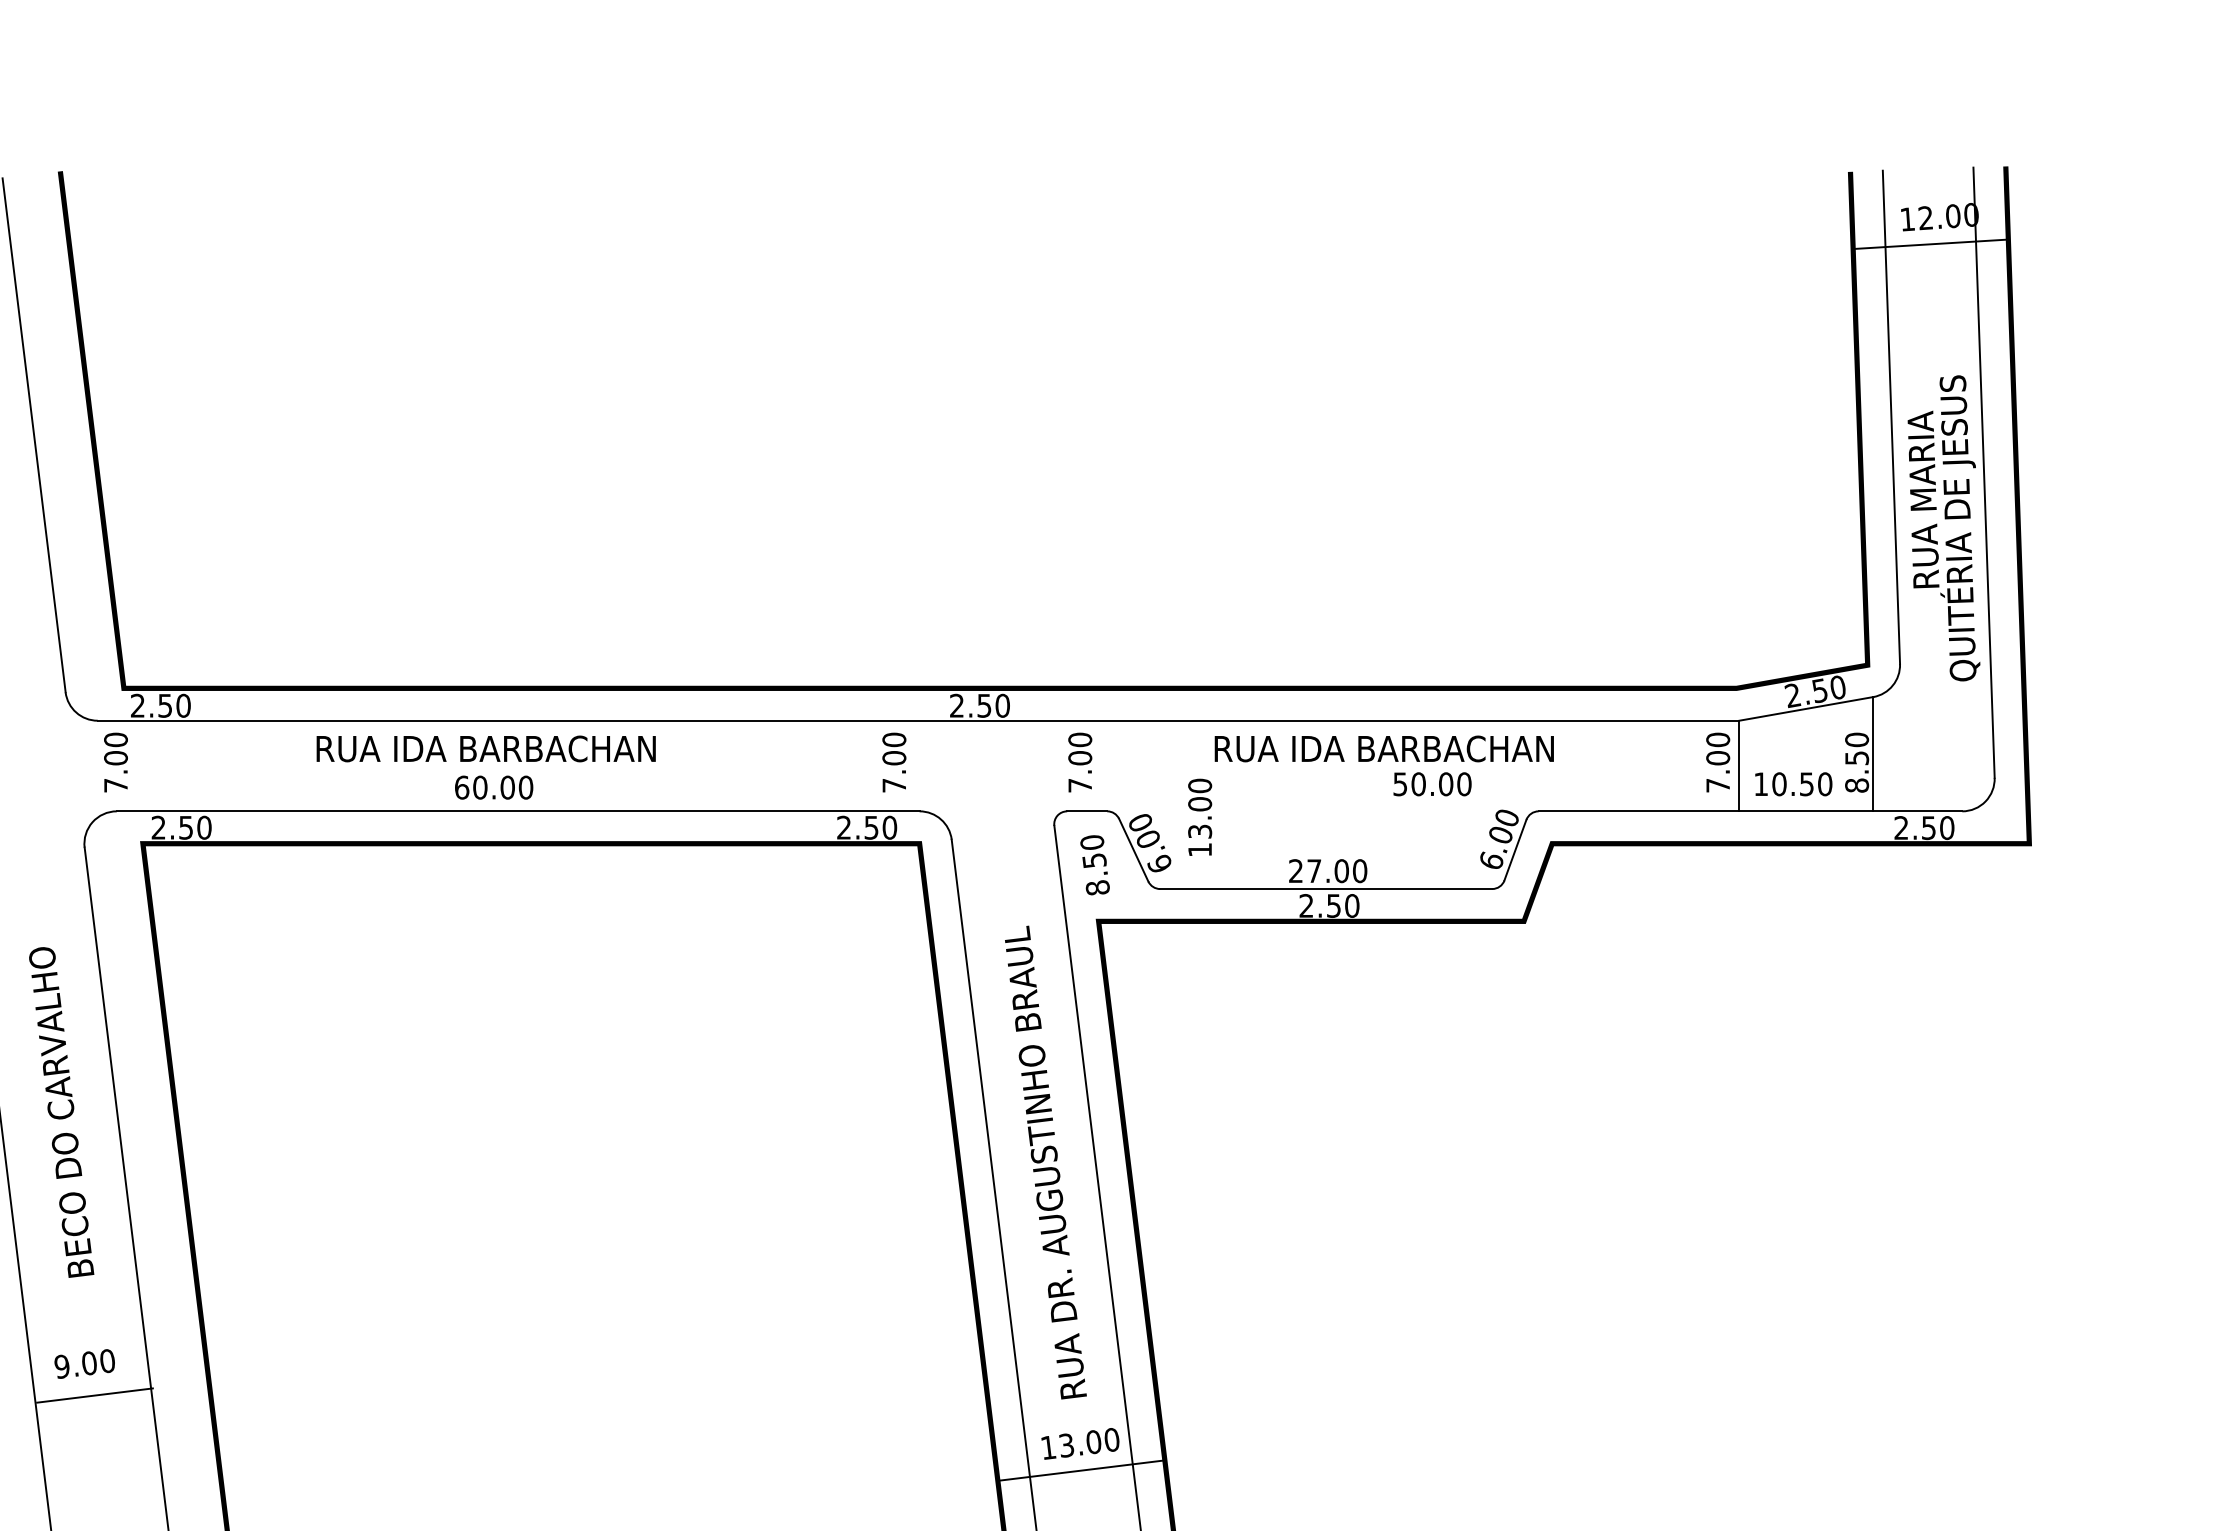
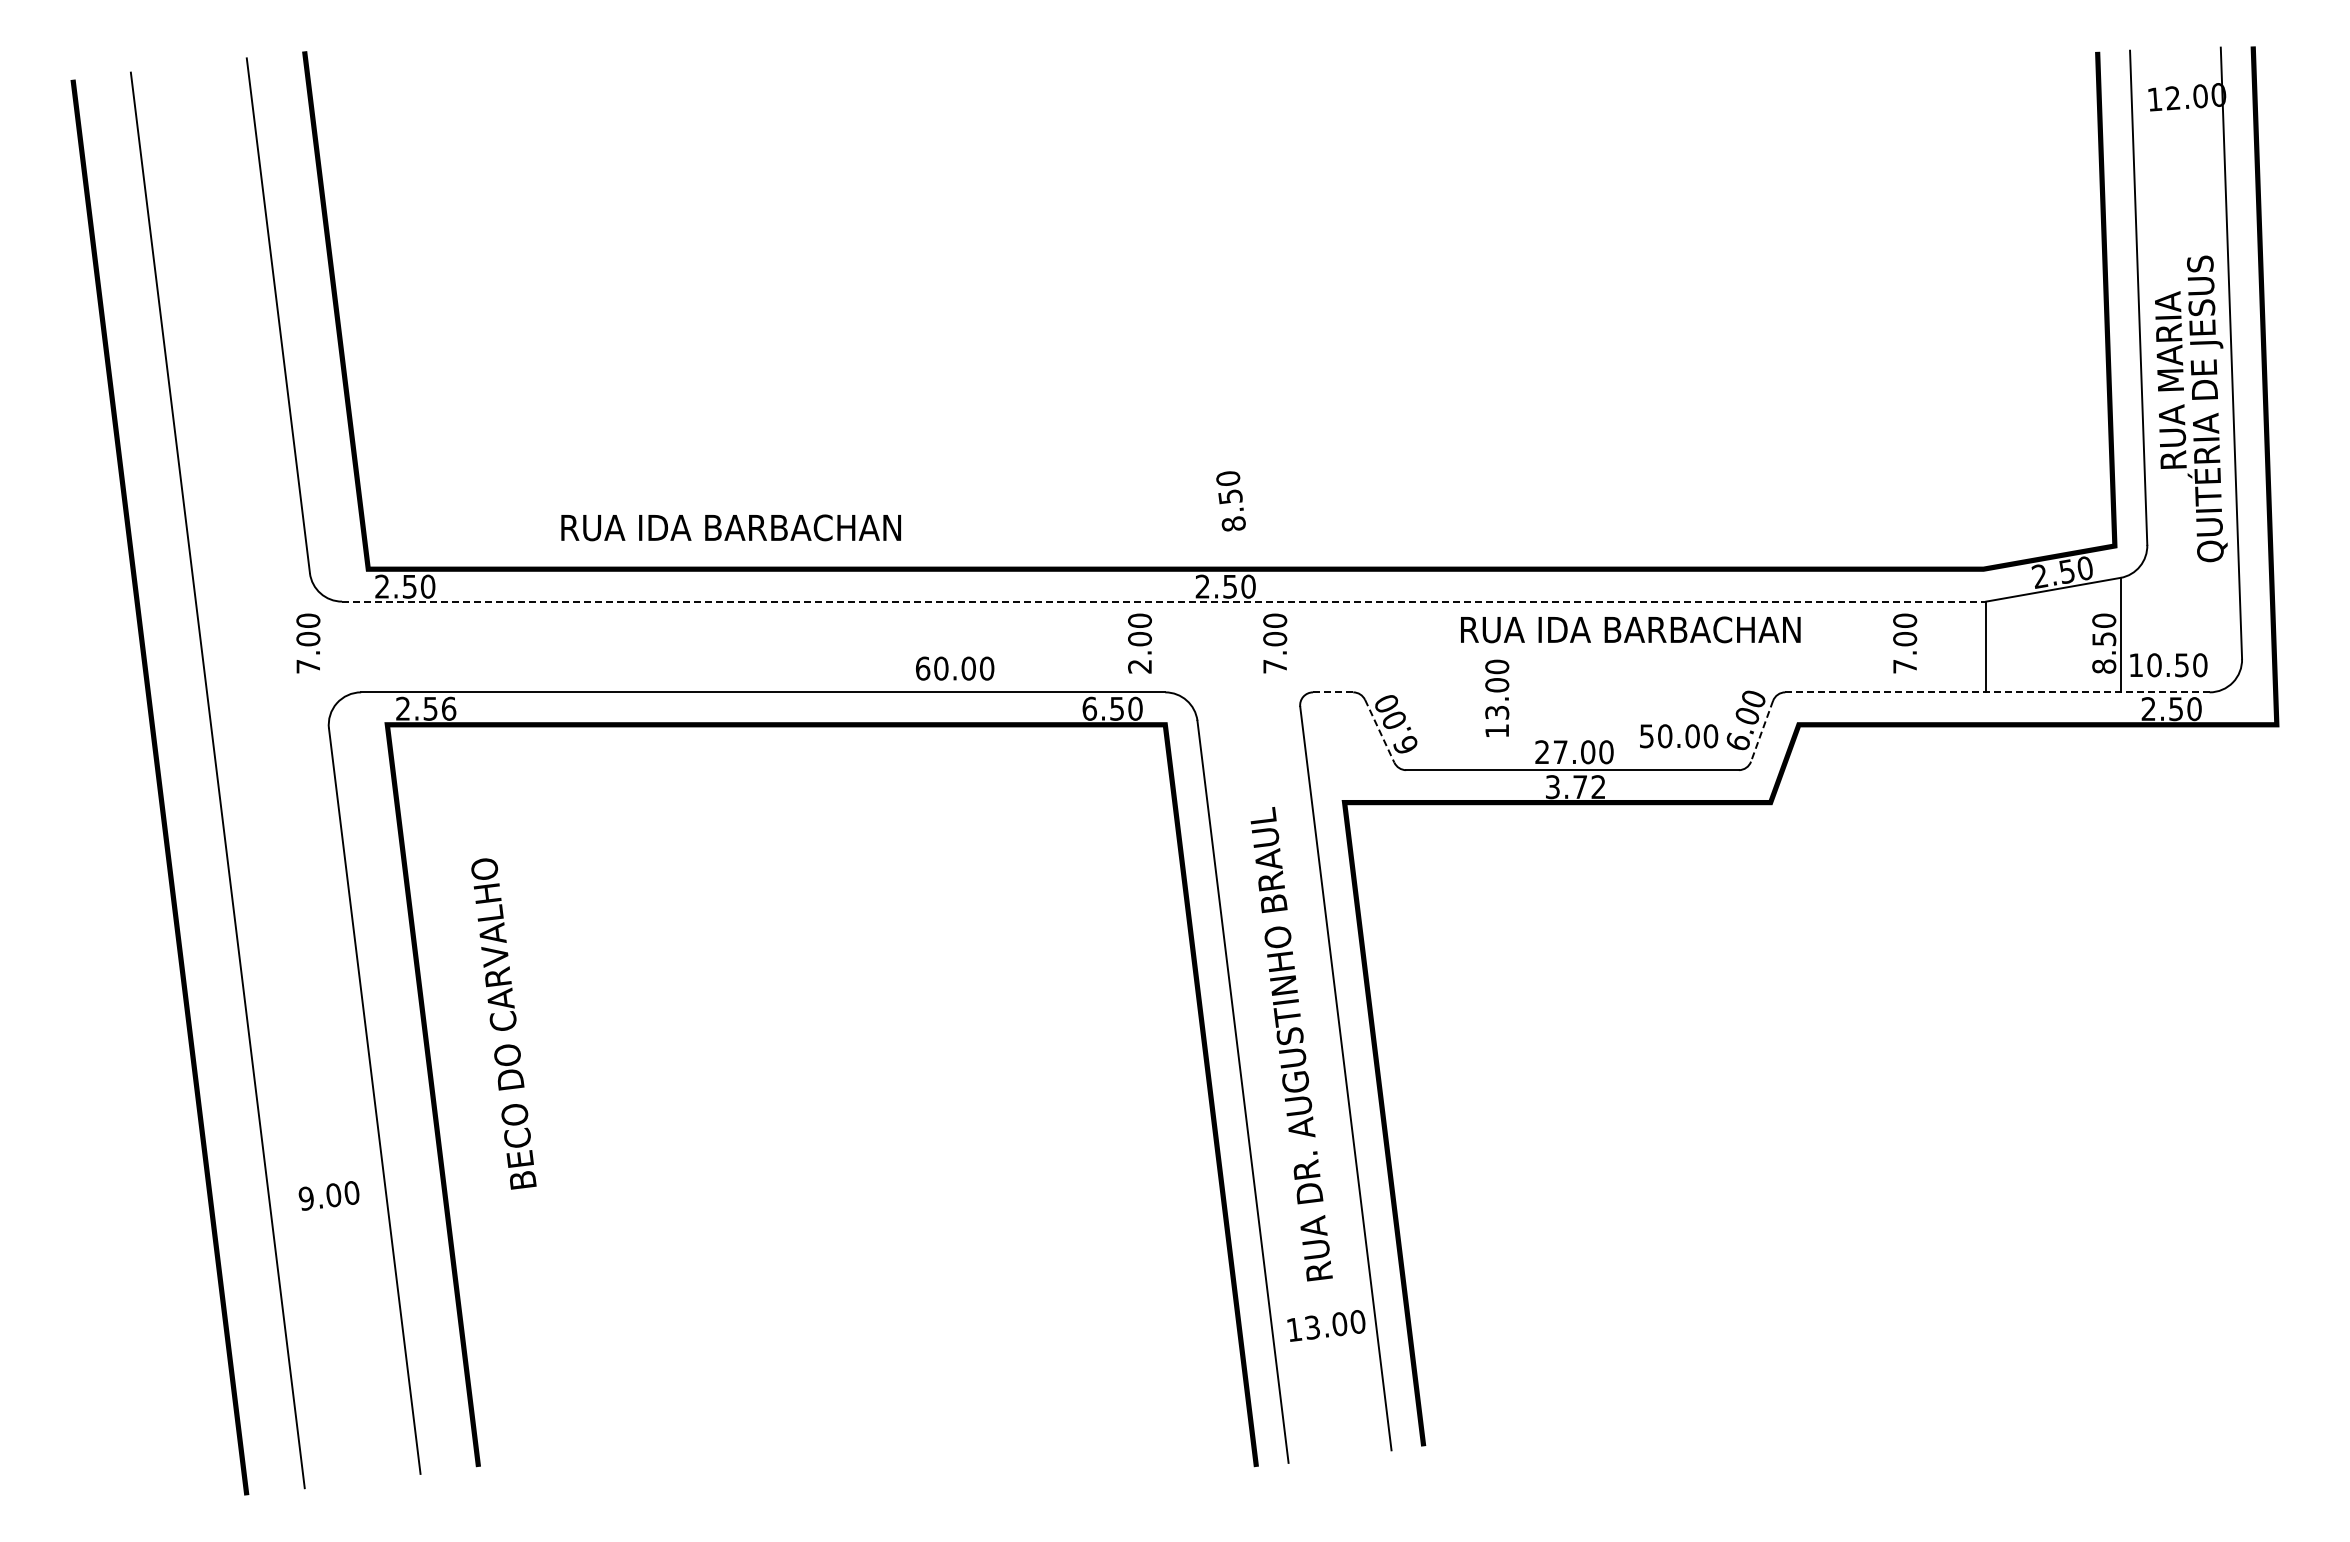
line: (1930, 244) -> (2177, 124), removed
line: (918, 720) -> (1164, 601), solid -> dashed
text: (485, 748) -> (730, 527), moved
text: (116, 762) -> (308, 643), moved
text: (1080, 762) -> (1275, 643), moved
text: (1718, 762) -> (1905, 643), moved
text: (1433, 784) -> (1679, 736), moved
text: (1793, 784) -> (2168, 665), moved
text: (893, 785) -> (1139, 666), 7.00 -> 2.00
text: (494, 787) -> (955, 668), moved
line: (1087, 811) -> (1333, 692), solid -> dashed
line: (1750, 811) -> (1997, 692), solid -> dashed
text: (1200, 816) -> (1497, 697), moved
text: (203, 827) -> (448, 708), 2.50 -> 2.56
text: (843, 827) -> (1089, 708), 2.50 -> 6.50
line: (1133, 850) -> (1379, 731), solid -> dashed
line: (1514, 850) -> (1761, 731), solid -> dashed
text: (1094, 865) -> (1230, 501), moved
text: (1329, 906) -> (1575, 787), 2.50 -> 3.72
text: (61, 1111) -> (503, 1023), moved
text: (84, 1363) -> (328, 1195), moved
line: (95, 1395) -> (339, 1277), removed
line: (1080, 1470) -> (1326, 1352), removed

